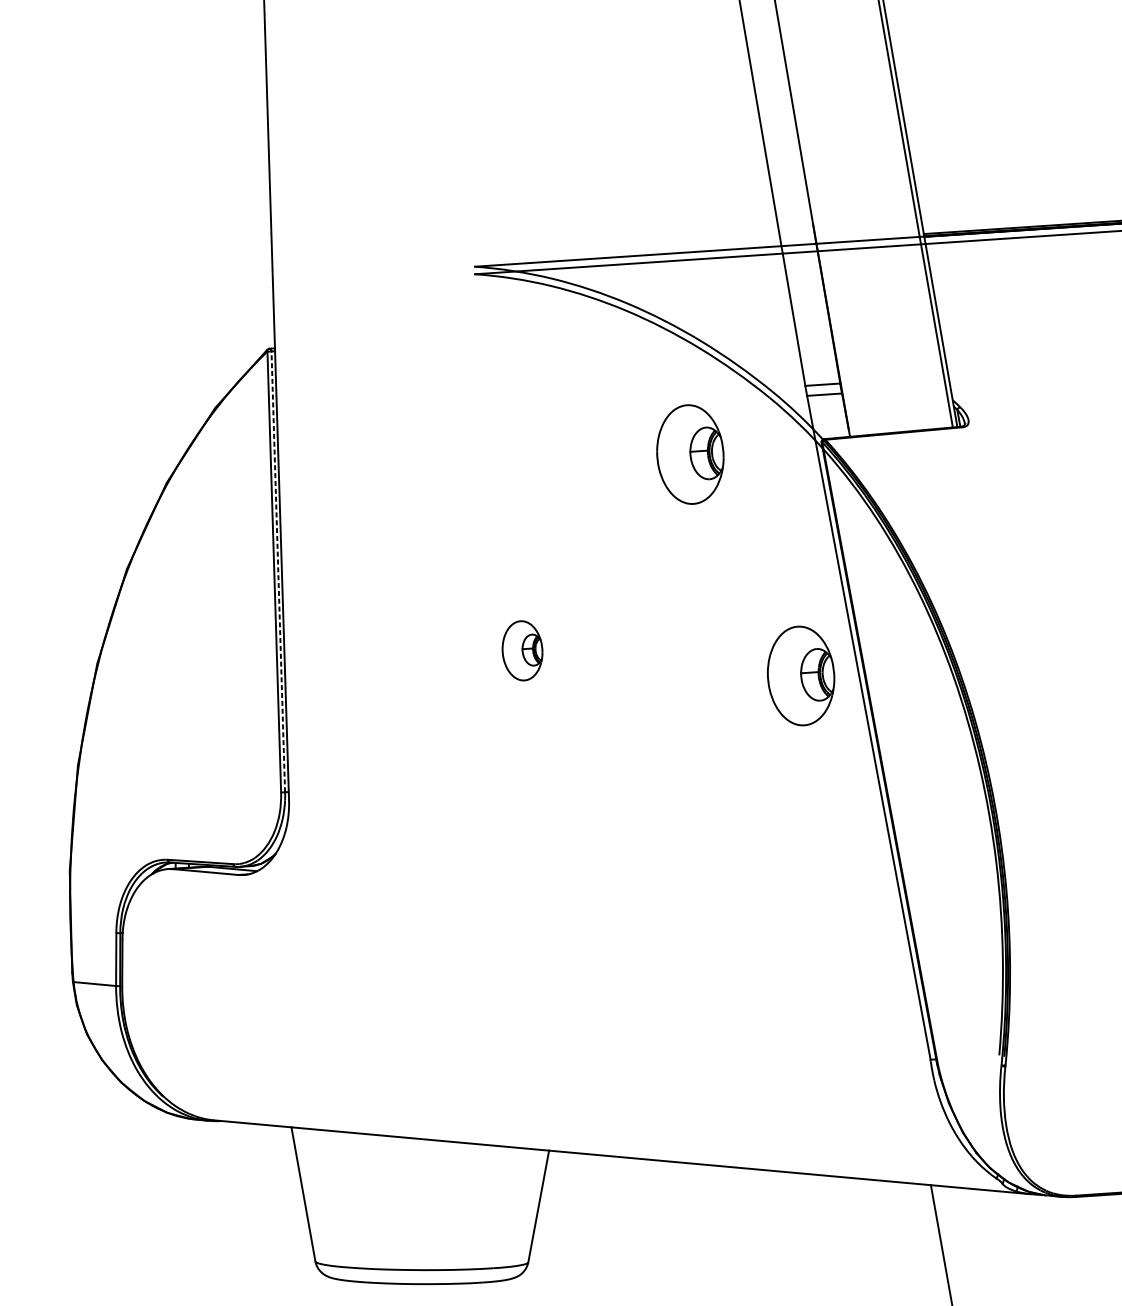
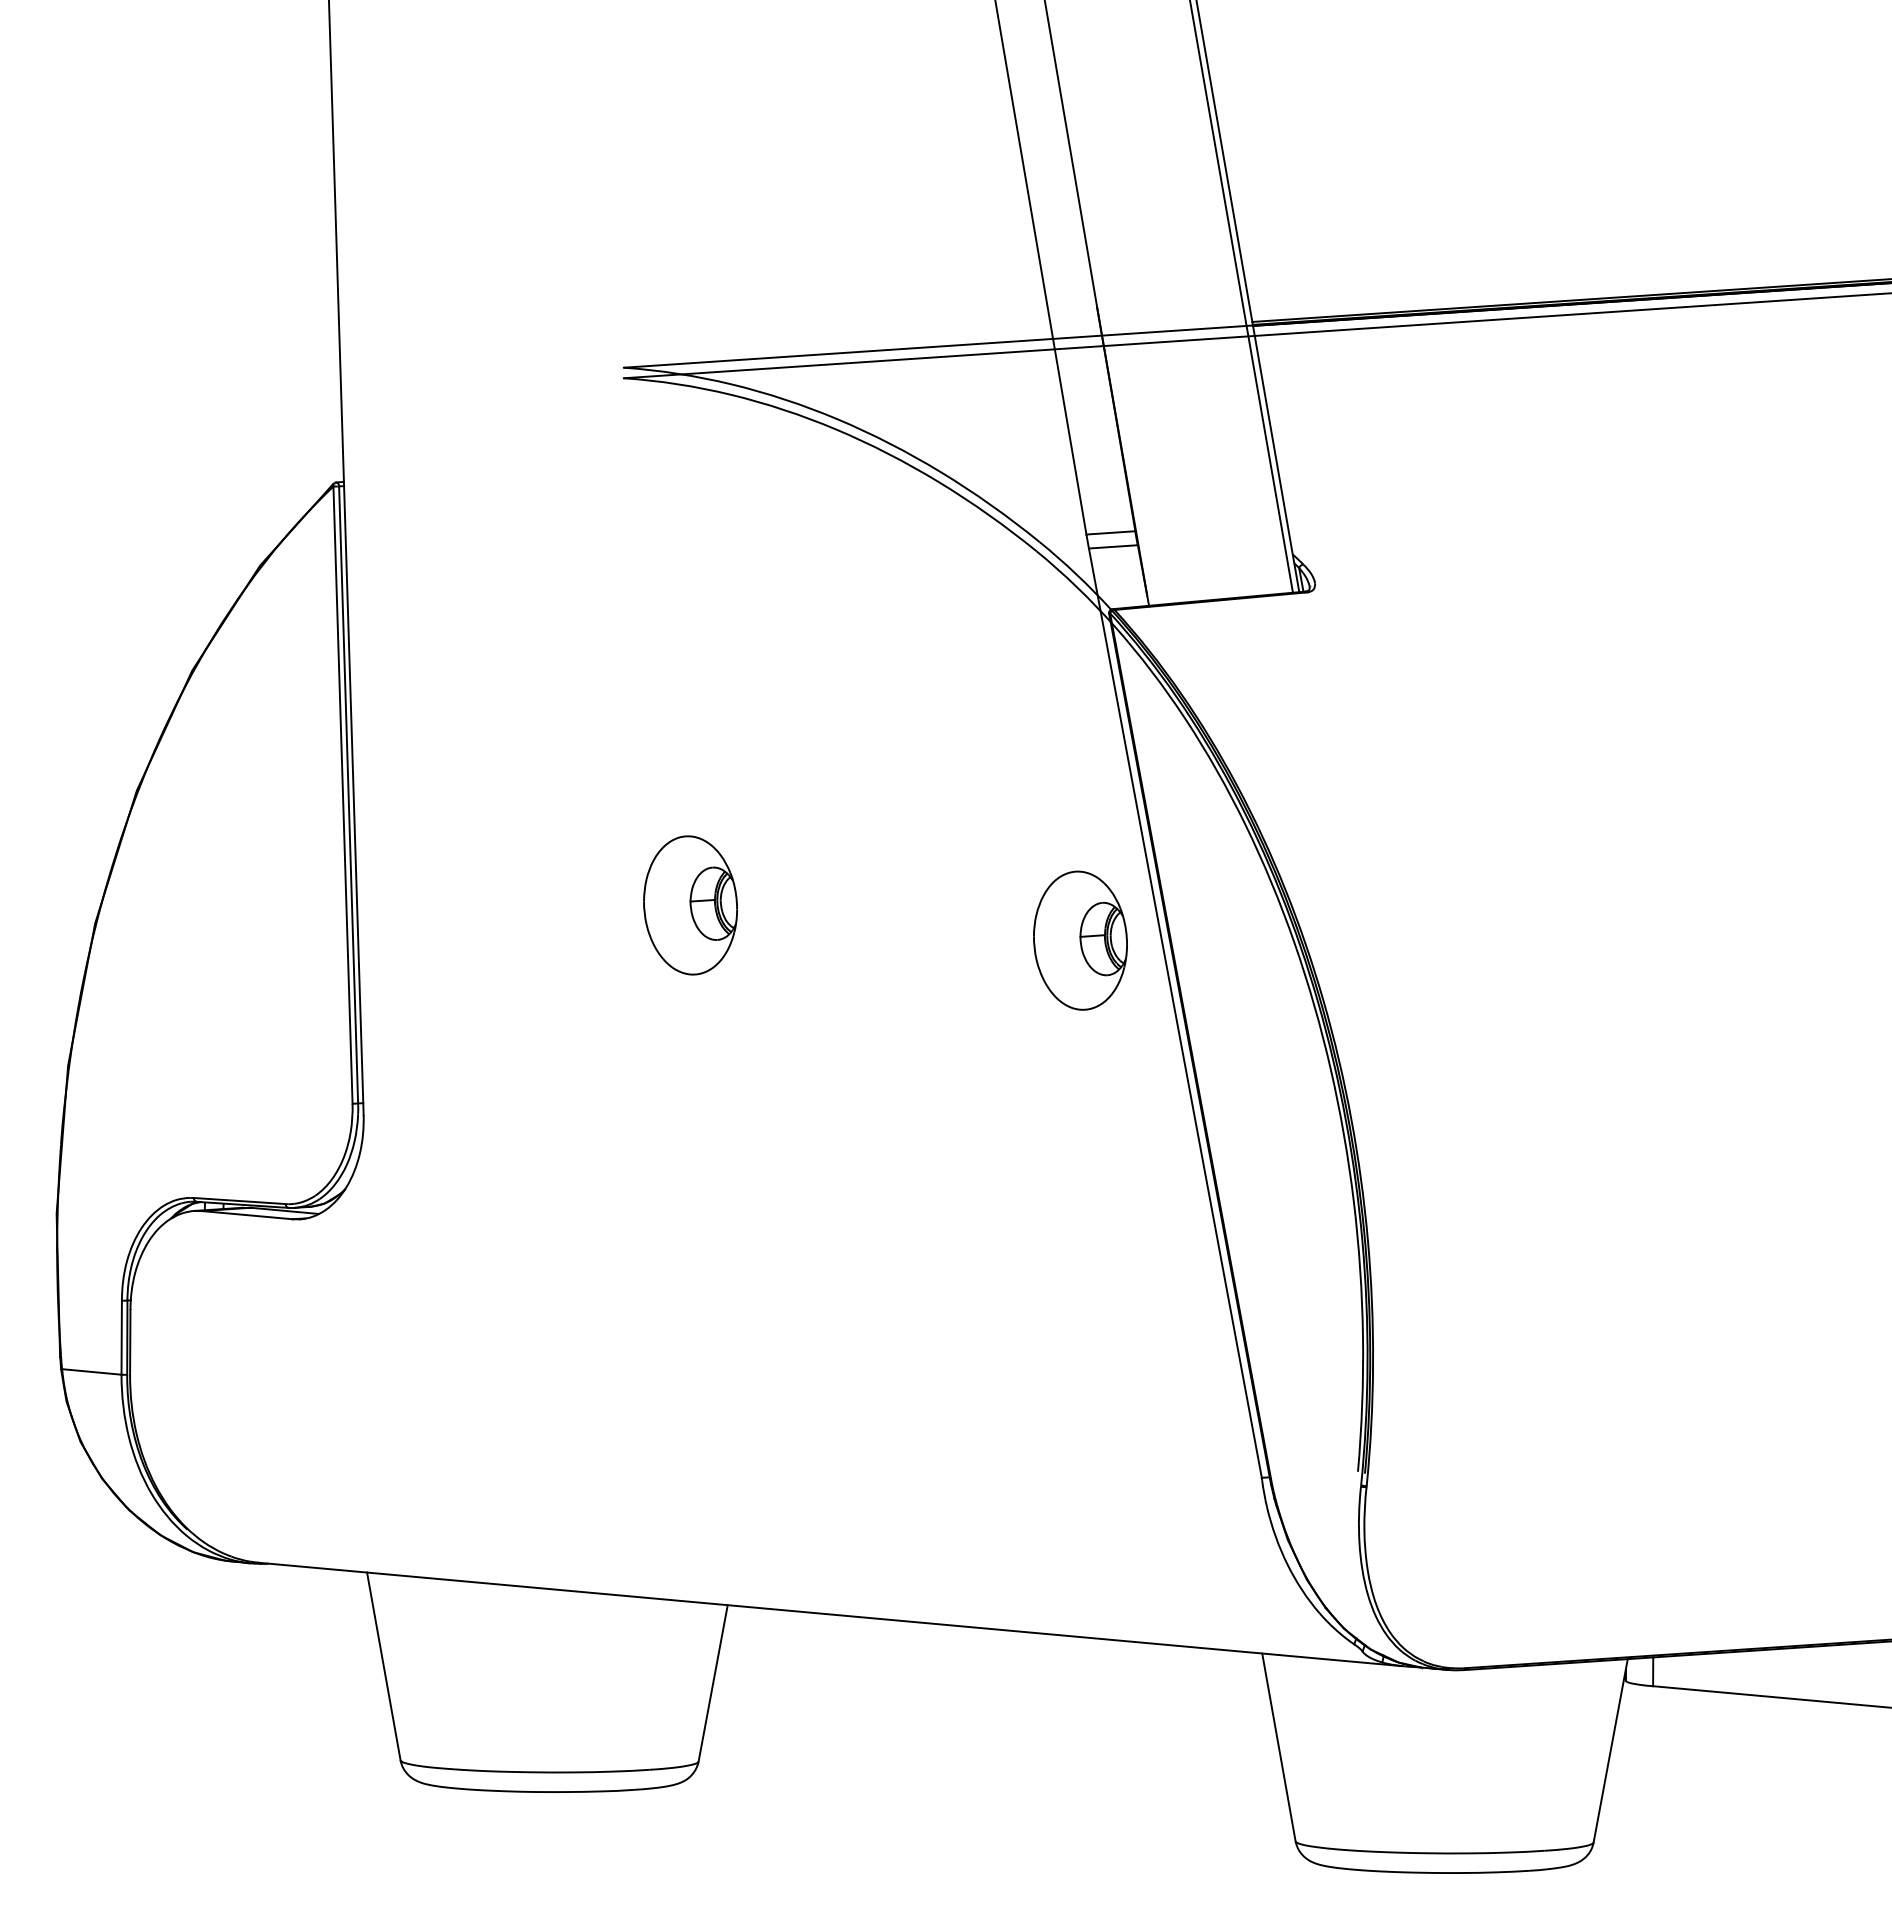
part: (690, 454) -> (925, 630), removed
line: (278, 571) -> (348, 794), dashed -> solid
part: (522, 650) -> (690, 905), size x1.67

